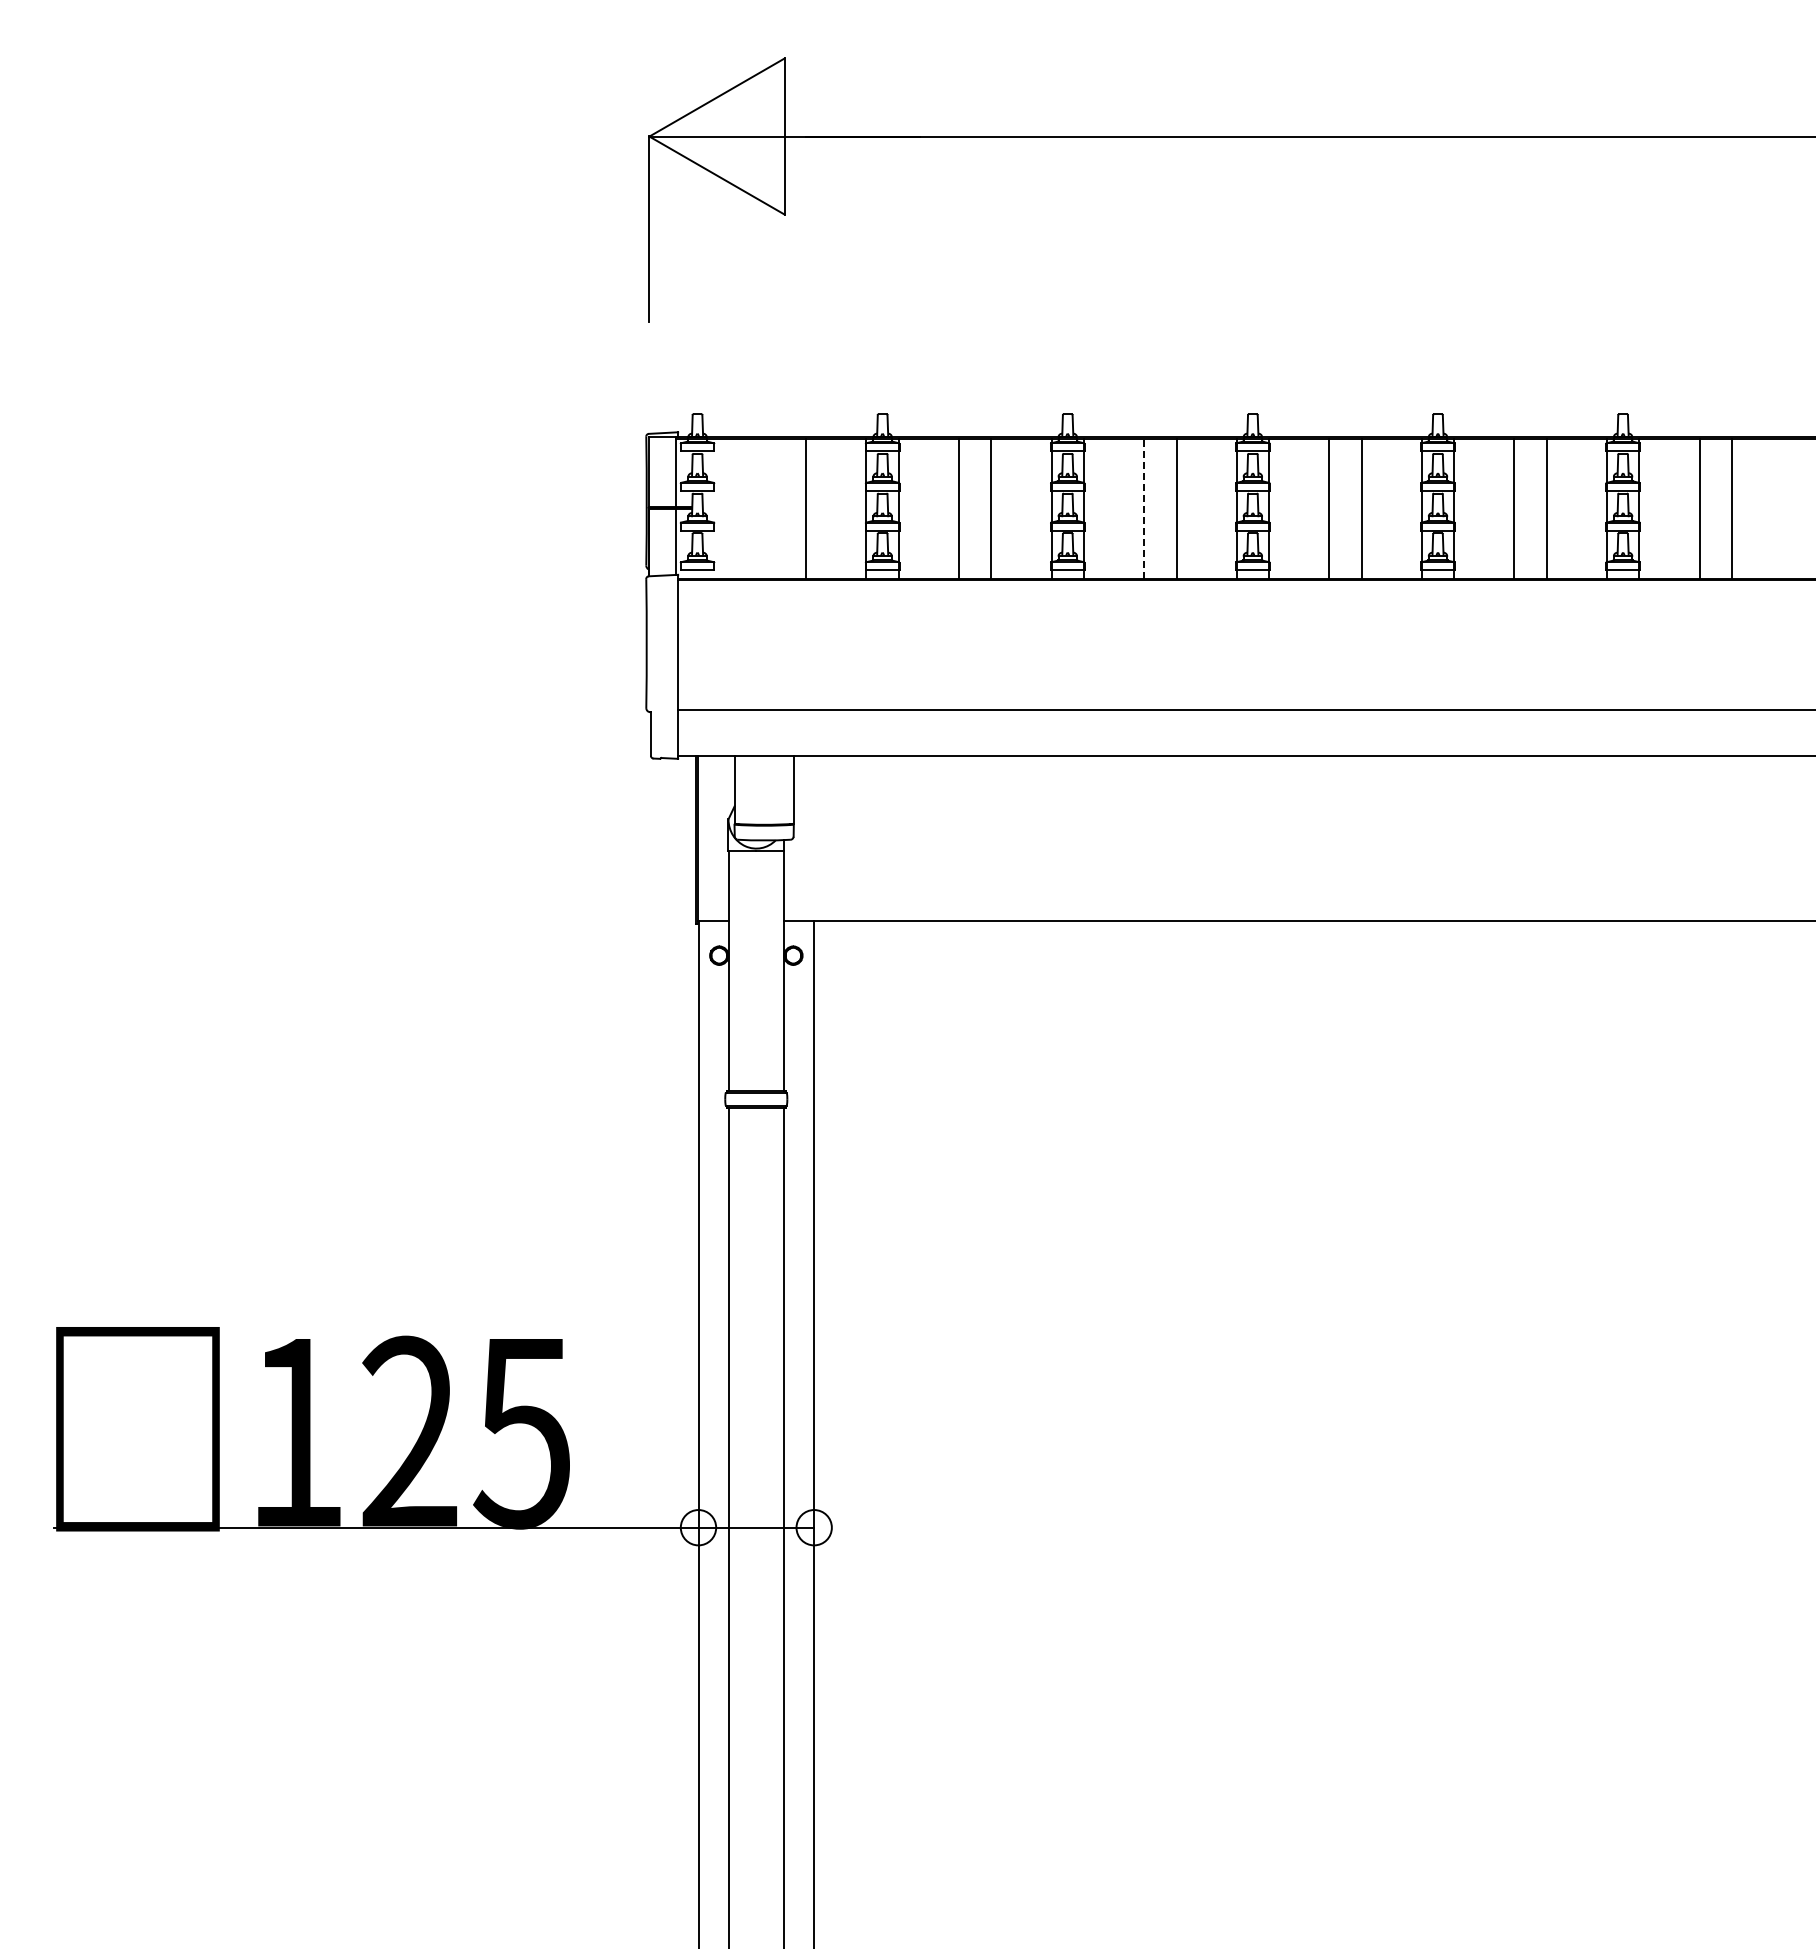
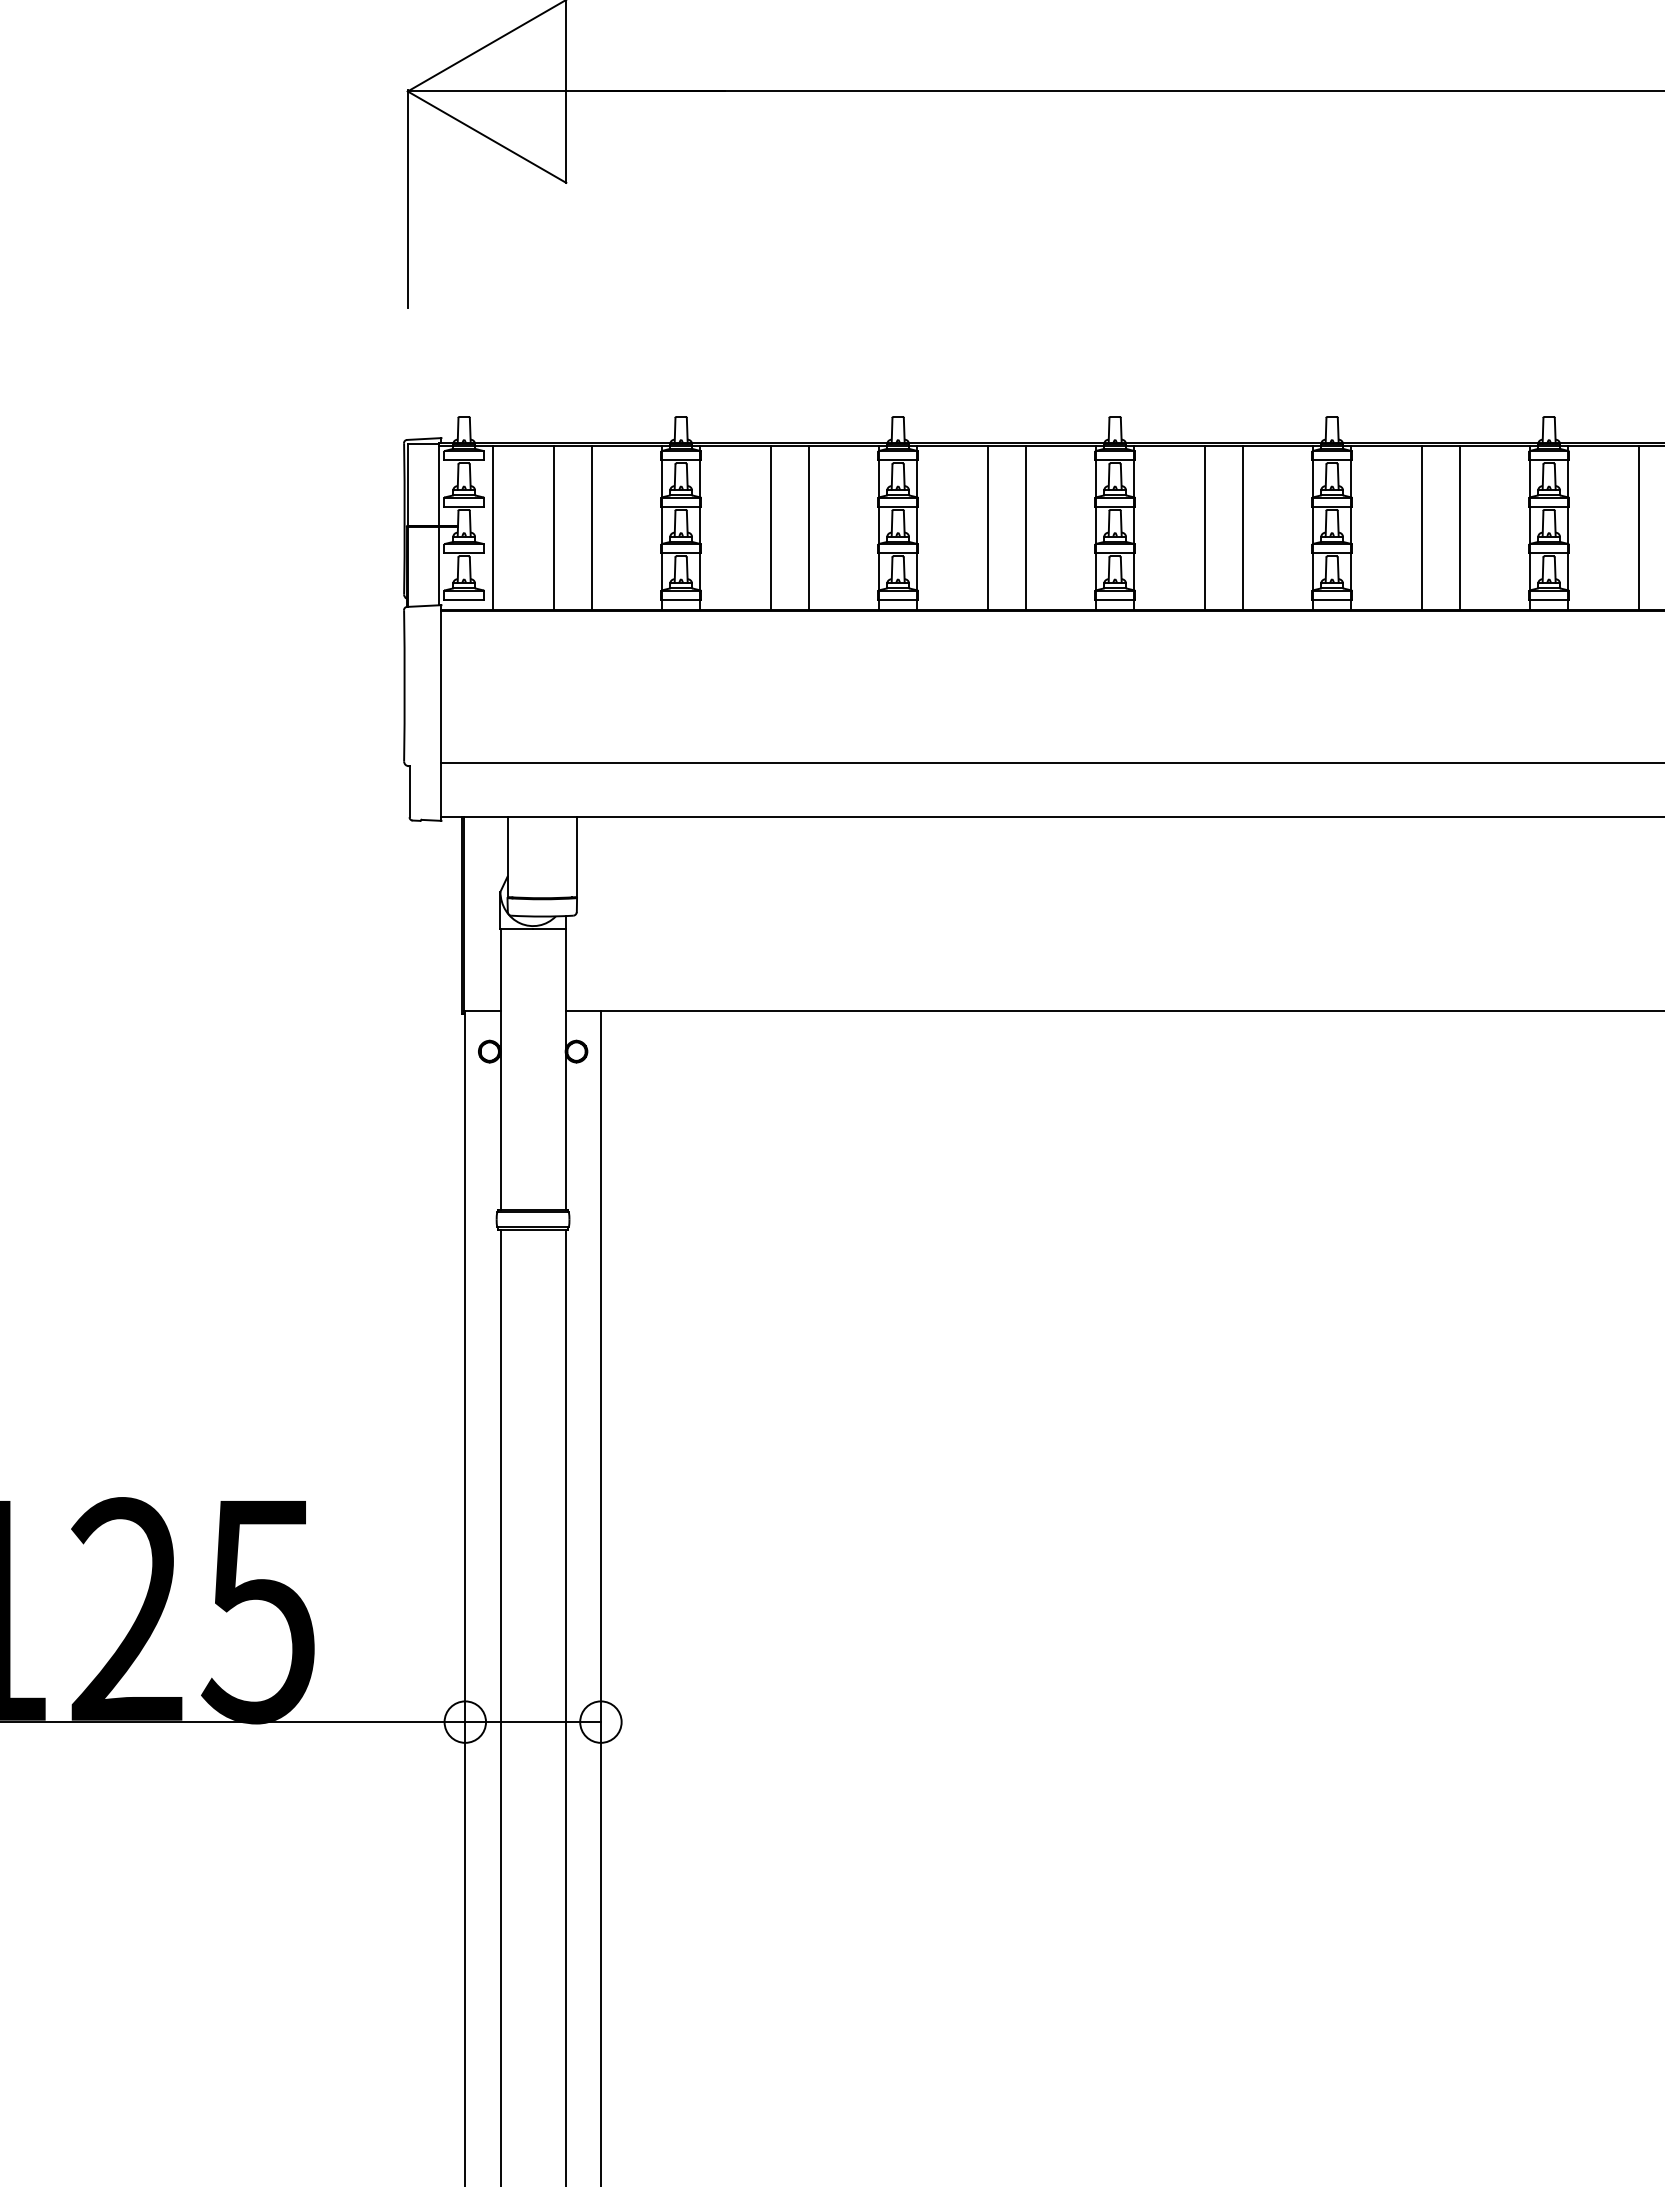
line: (722, 508) -> (493, 527), added
line: (773, 508) -> (553, 527), added
line: (1144, 508) -> (988, 527), dashed -> solid

